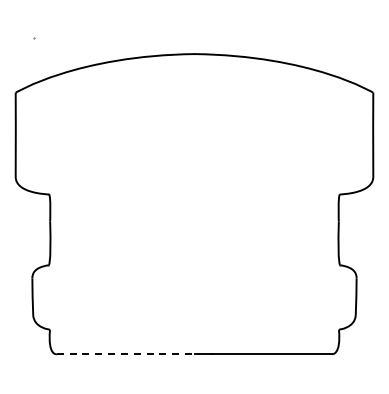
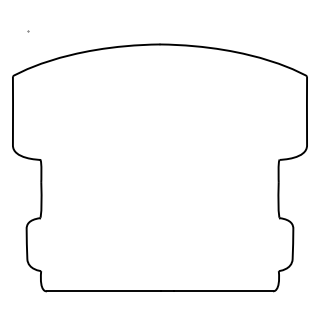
line: (126, 354) -> (104, 291), dashed -> solid

